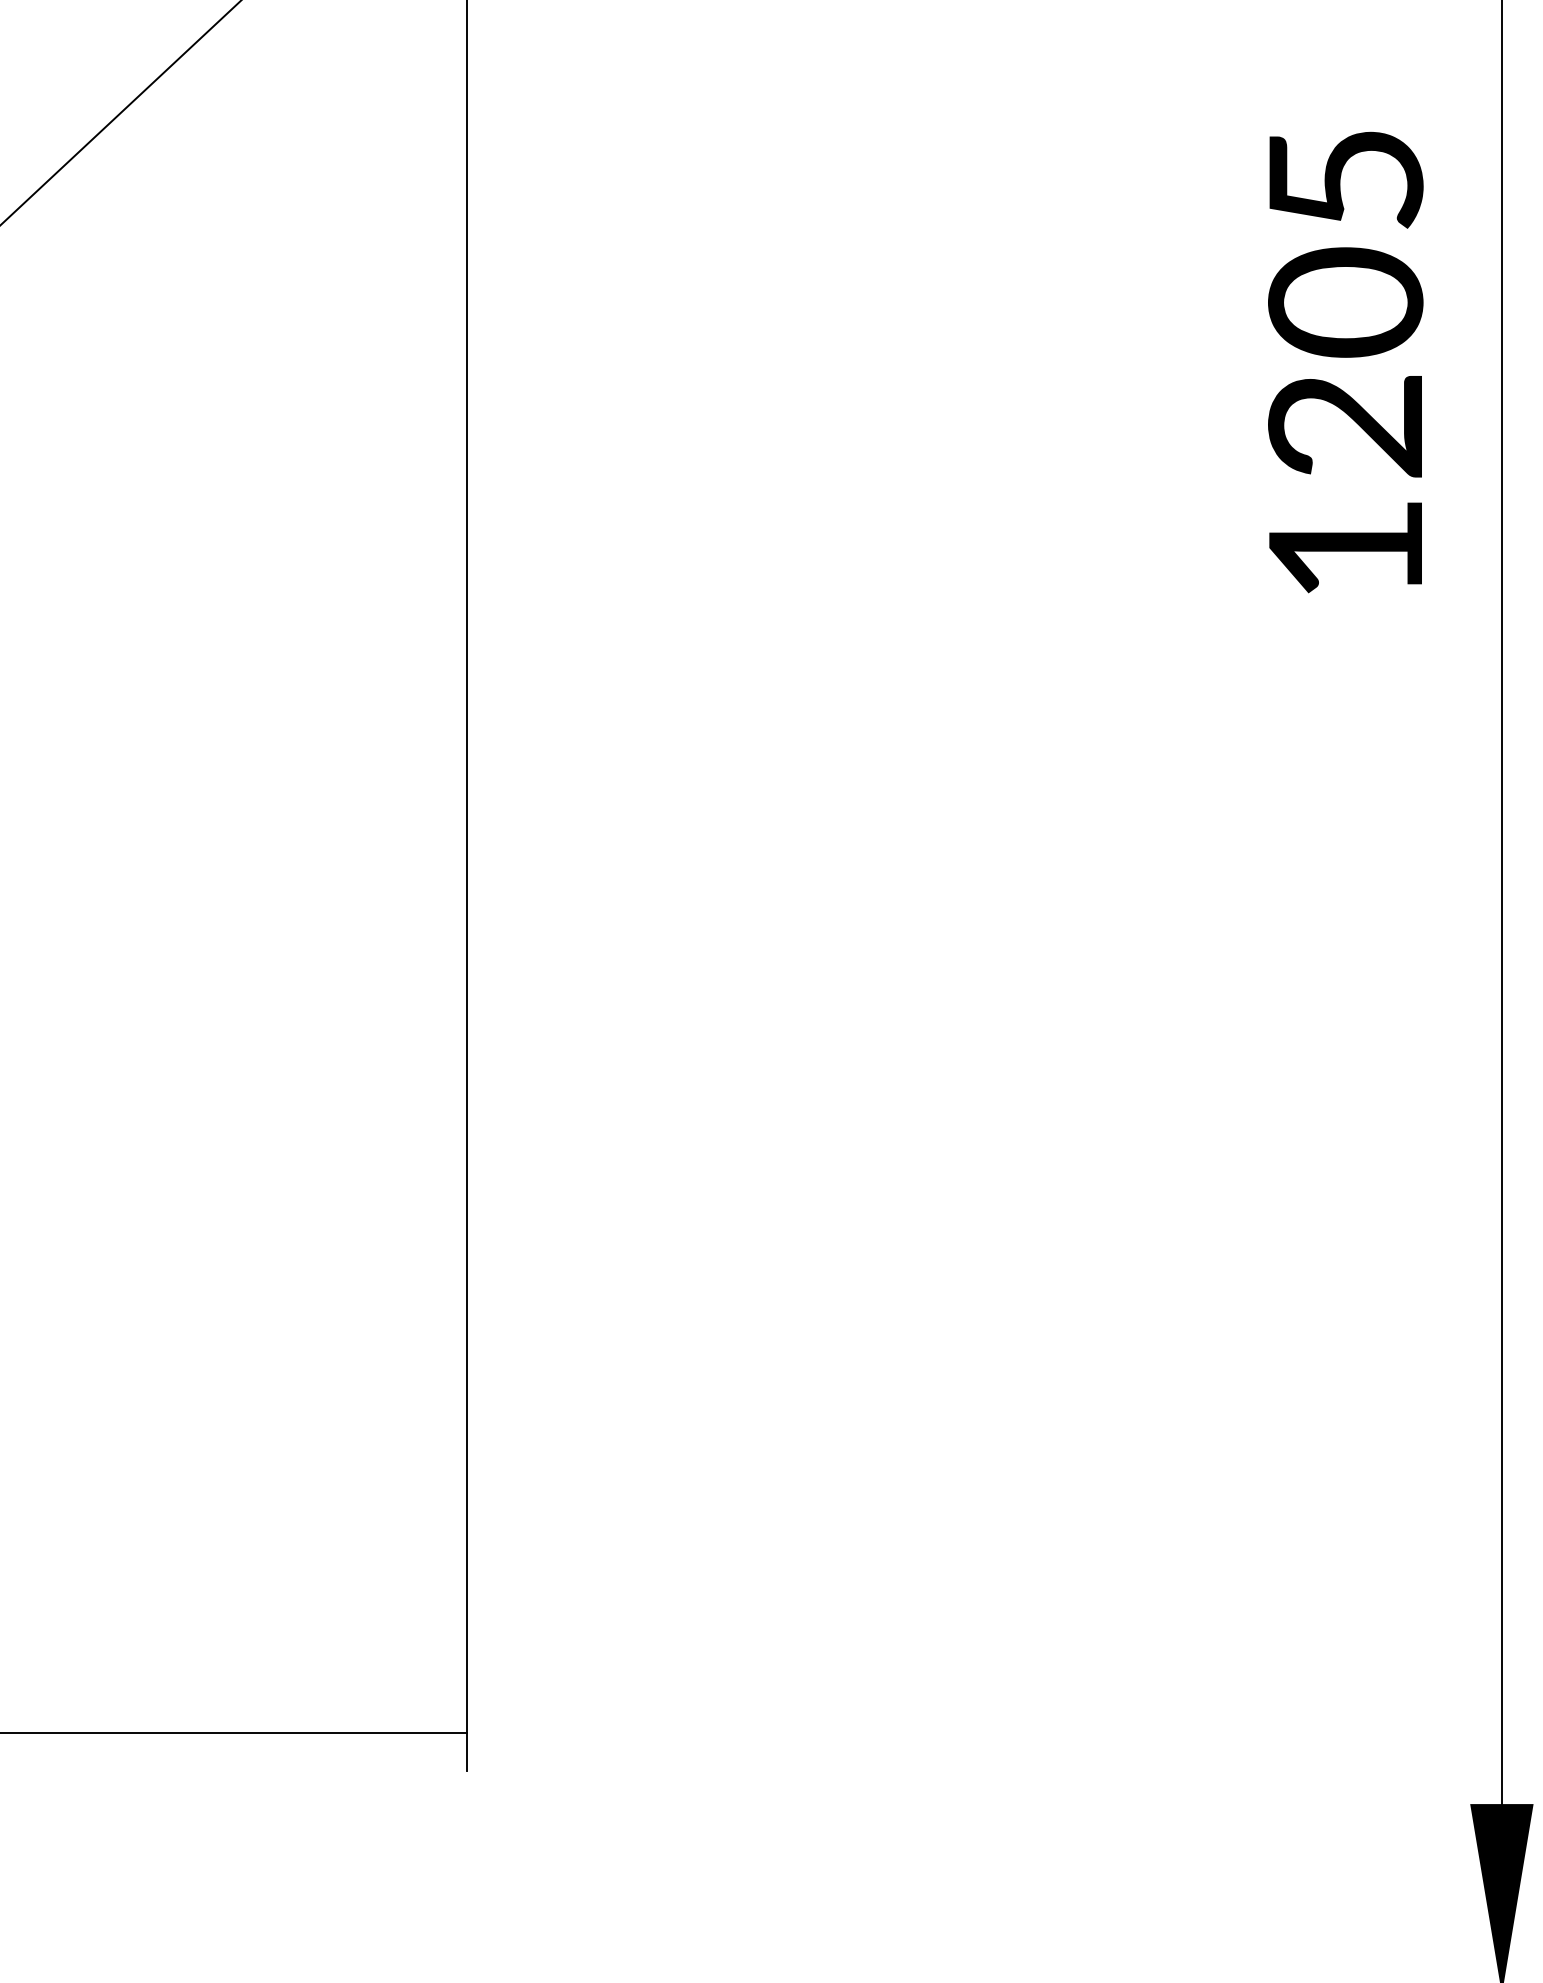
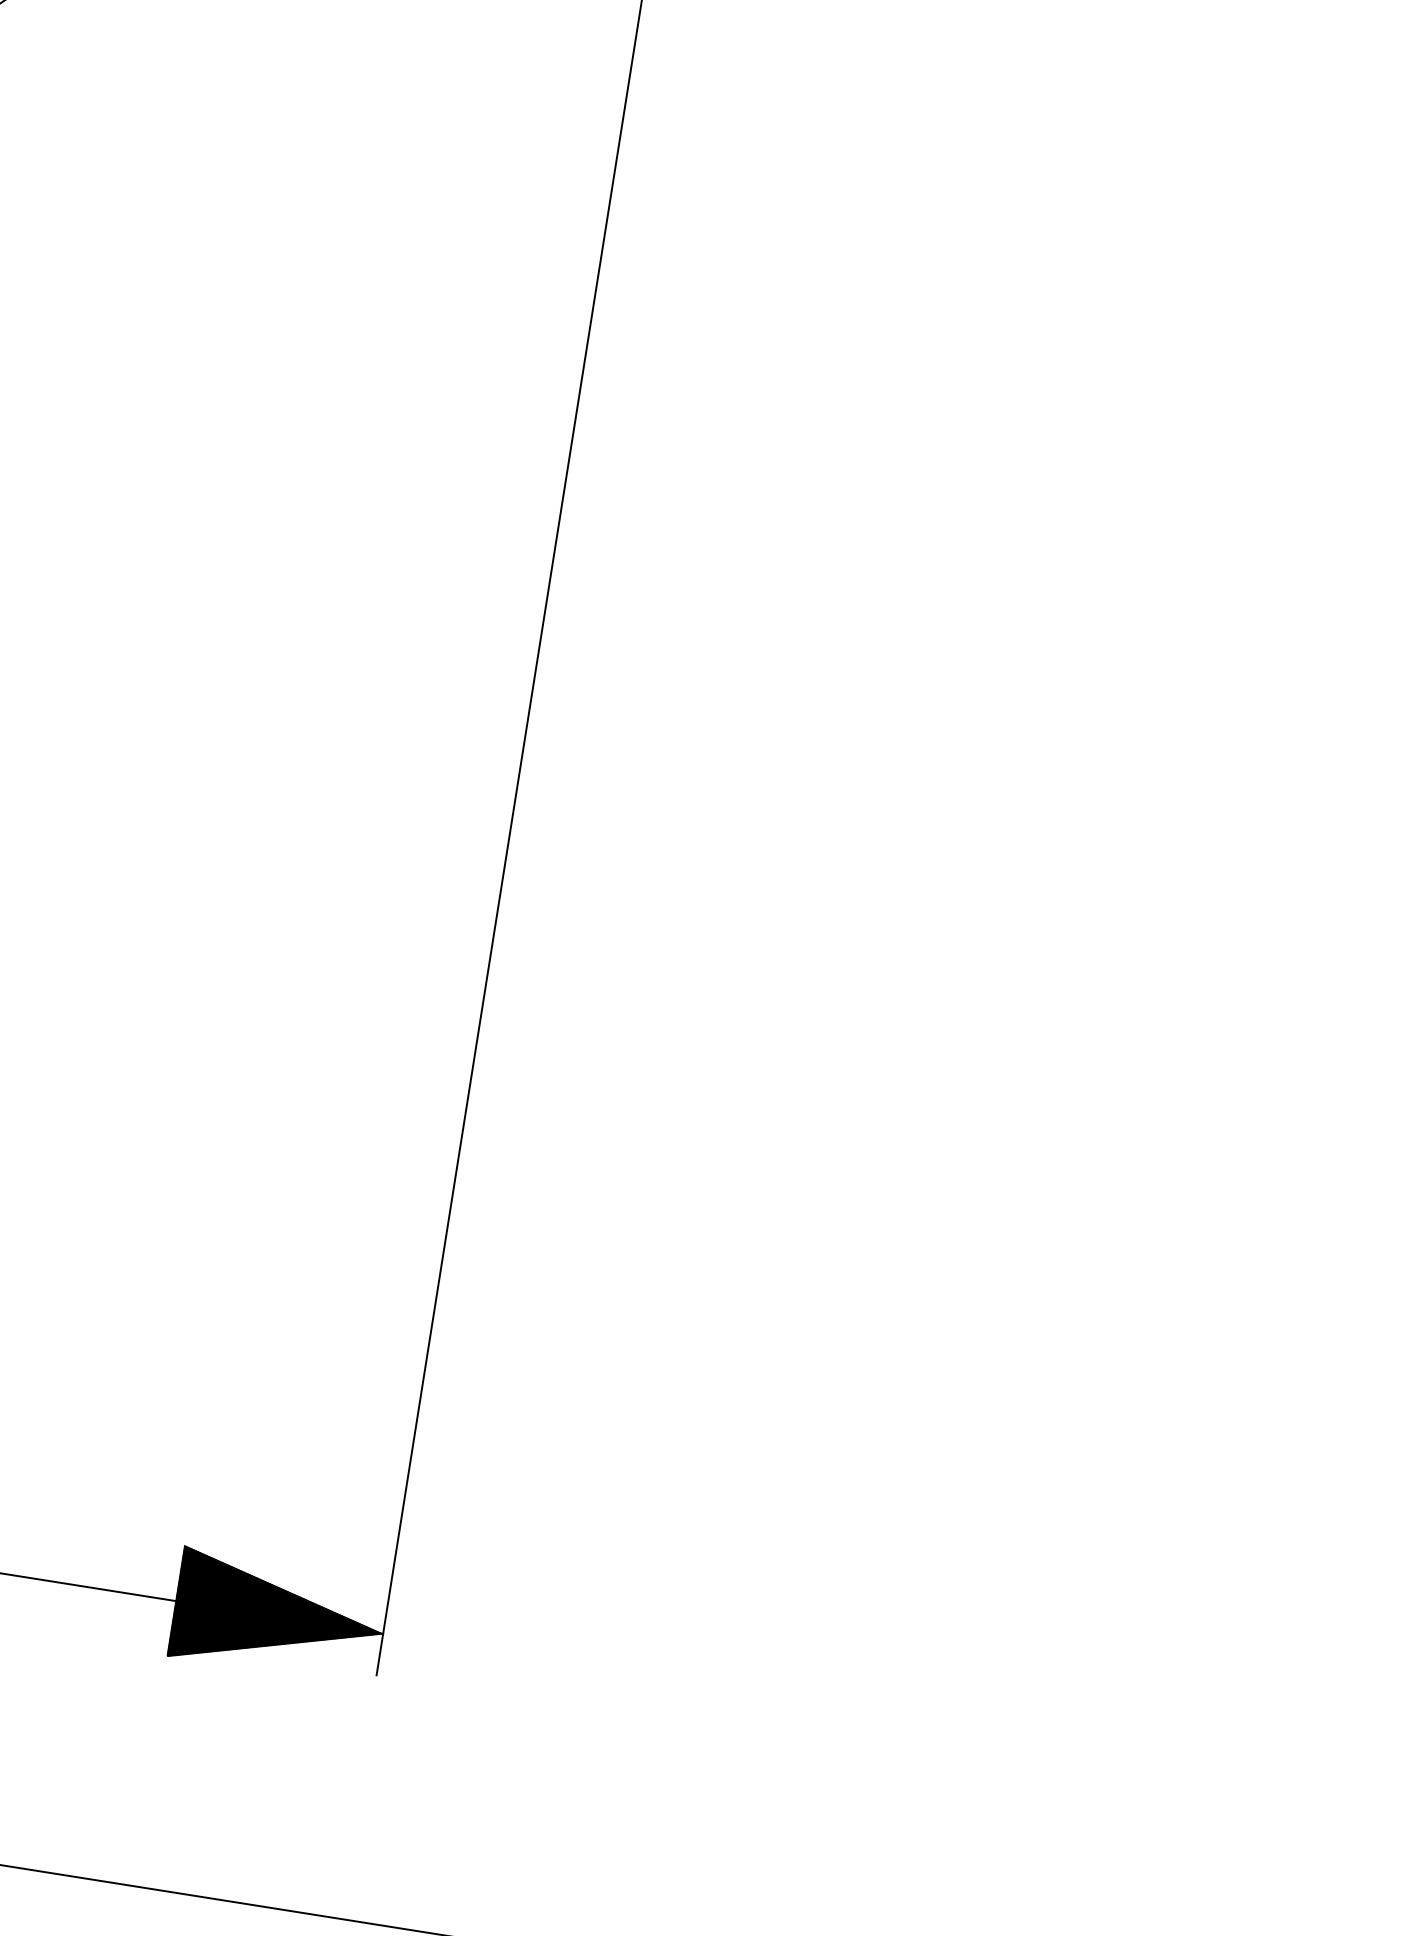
hatch: (371, 1732) -> (279, 1616), added

